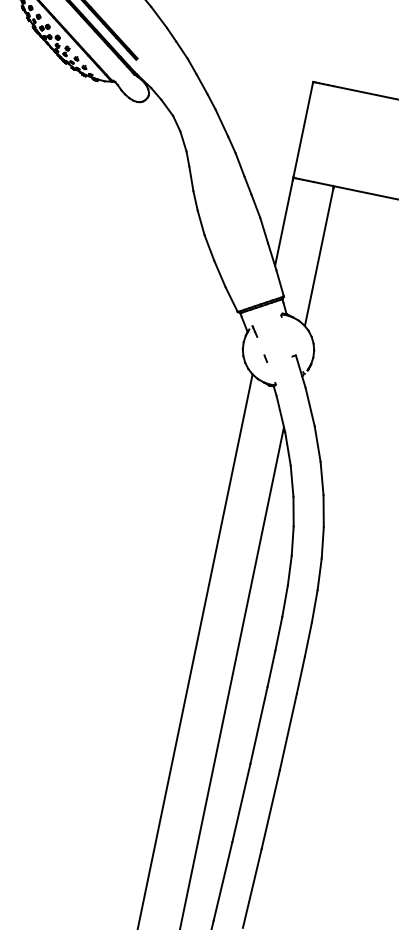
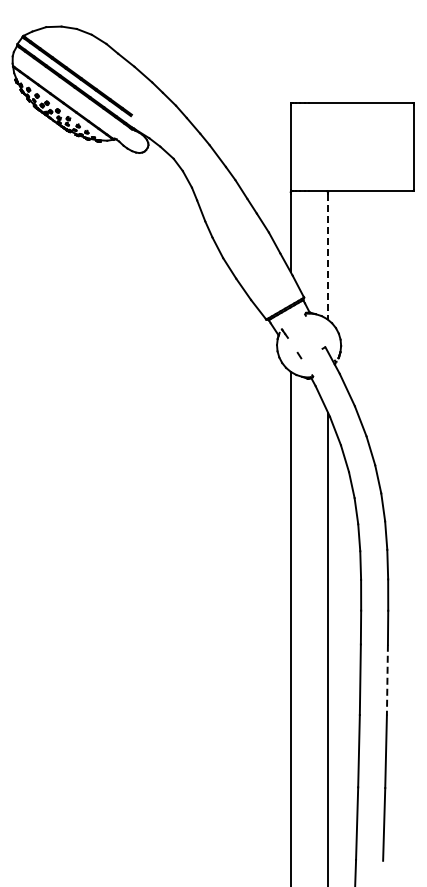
line: (318, 258) -> (327, 257), solid -> dashed
line: (288, 732) -> (387, 680), solid -> dashed

